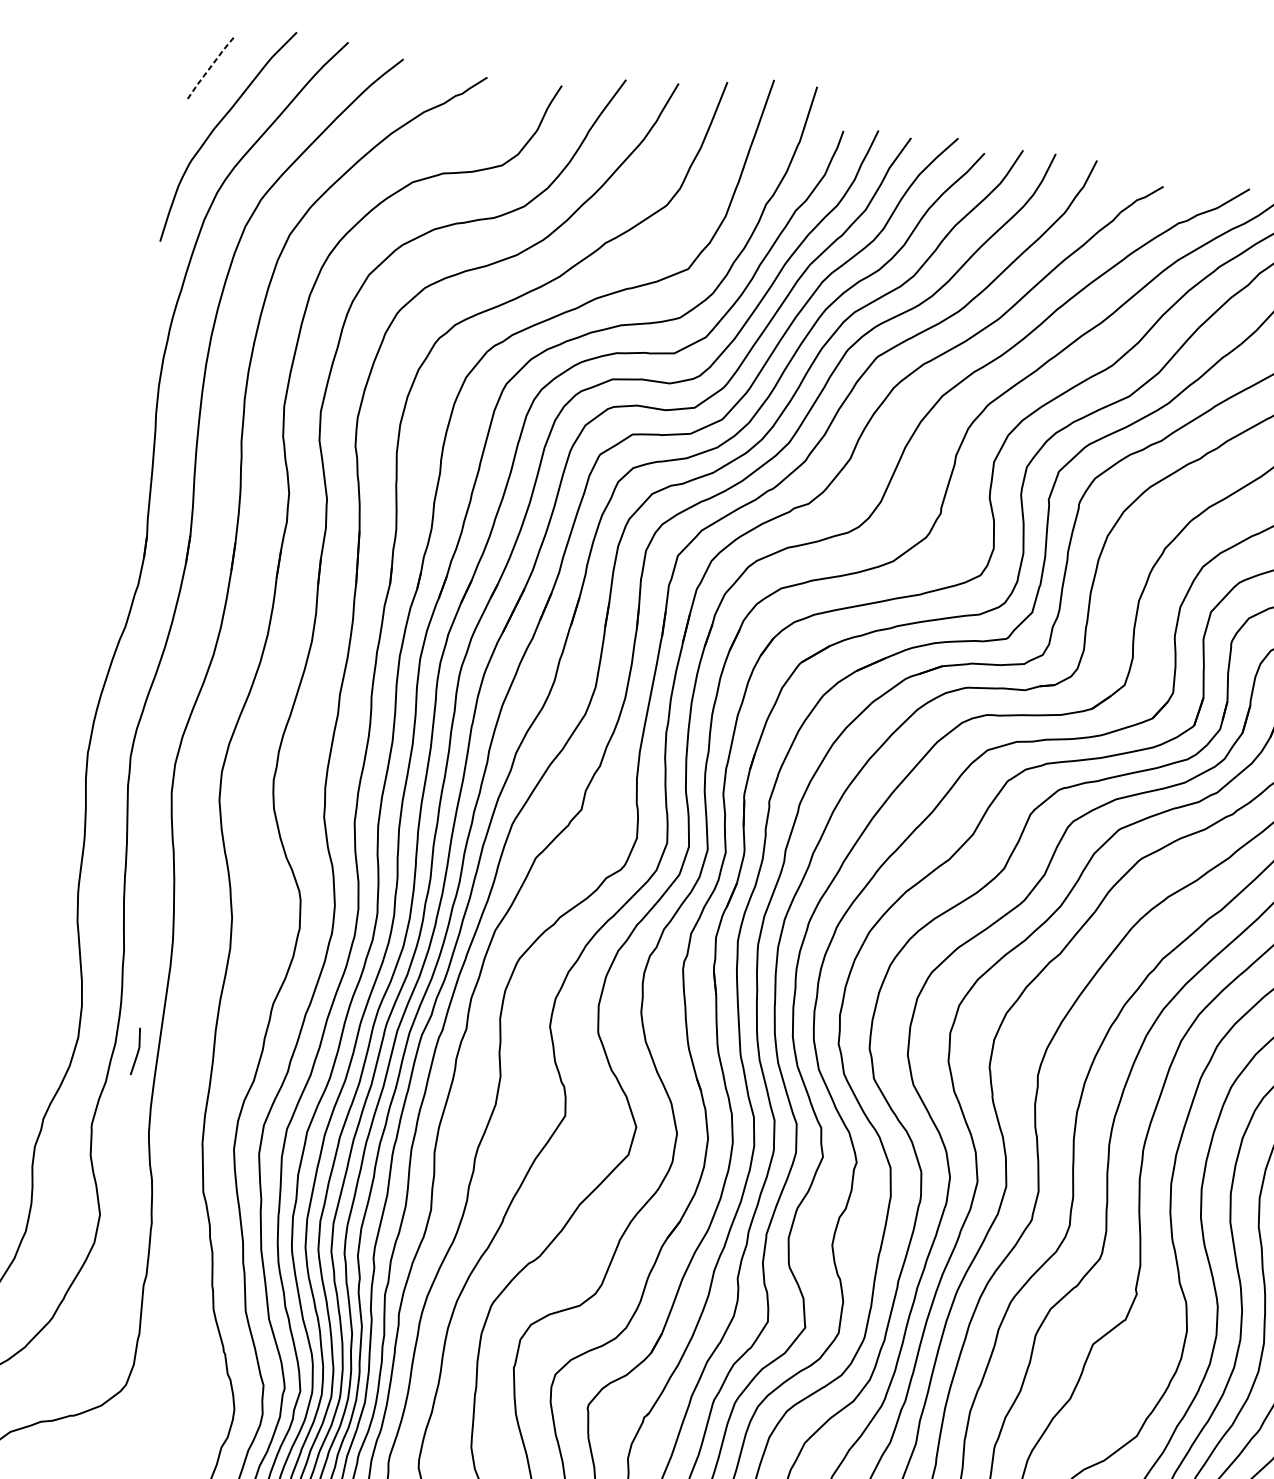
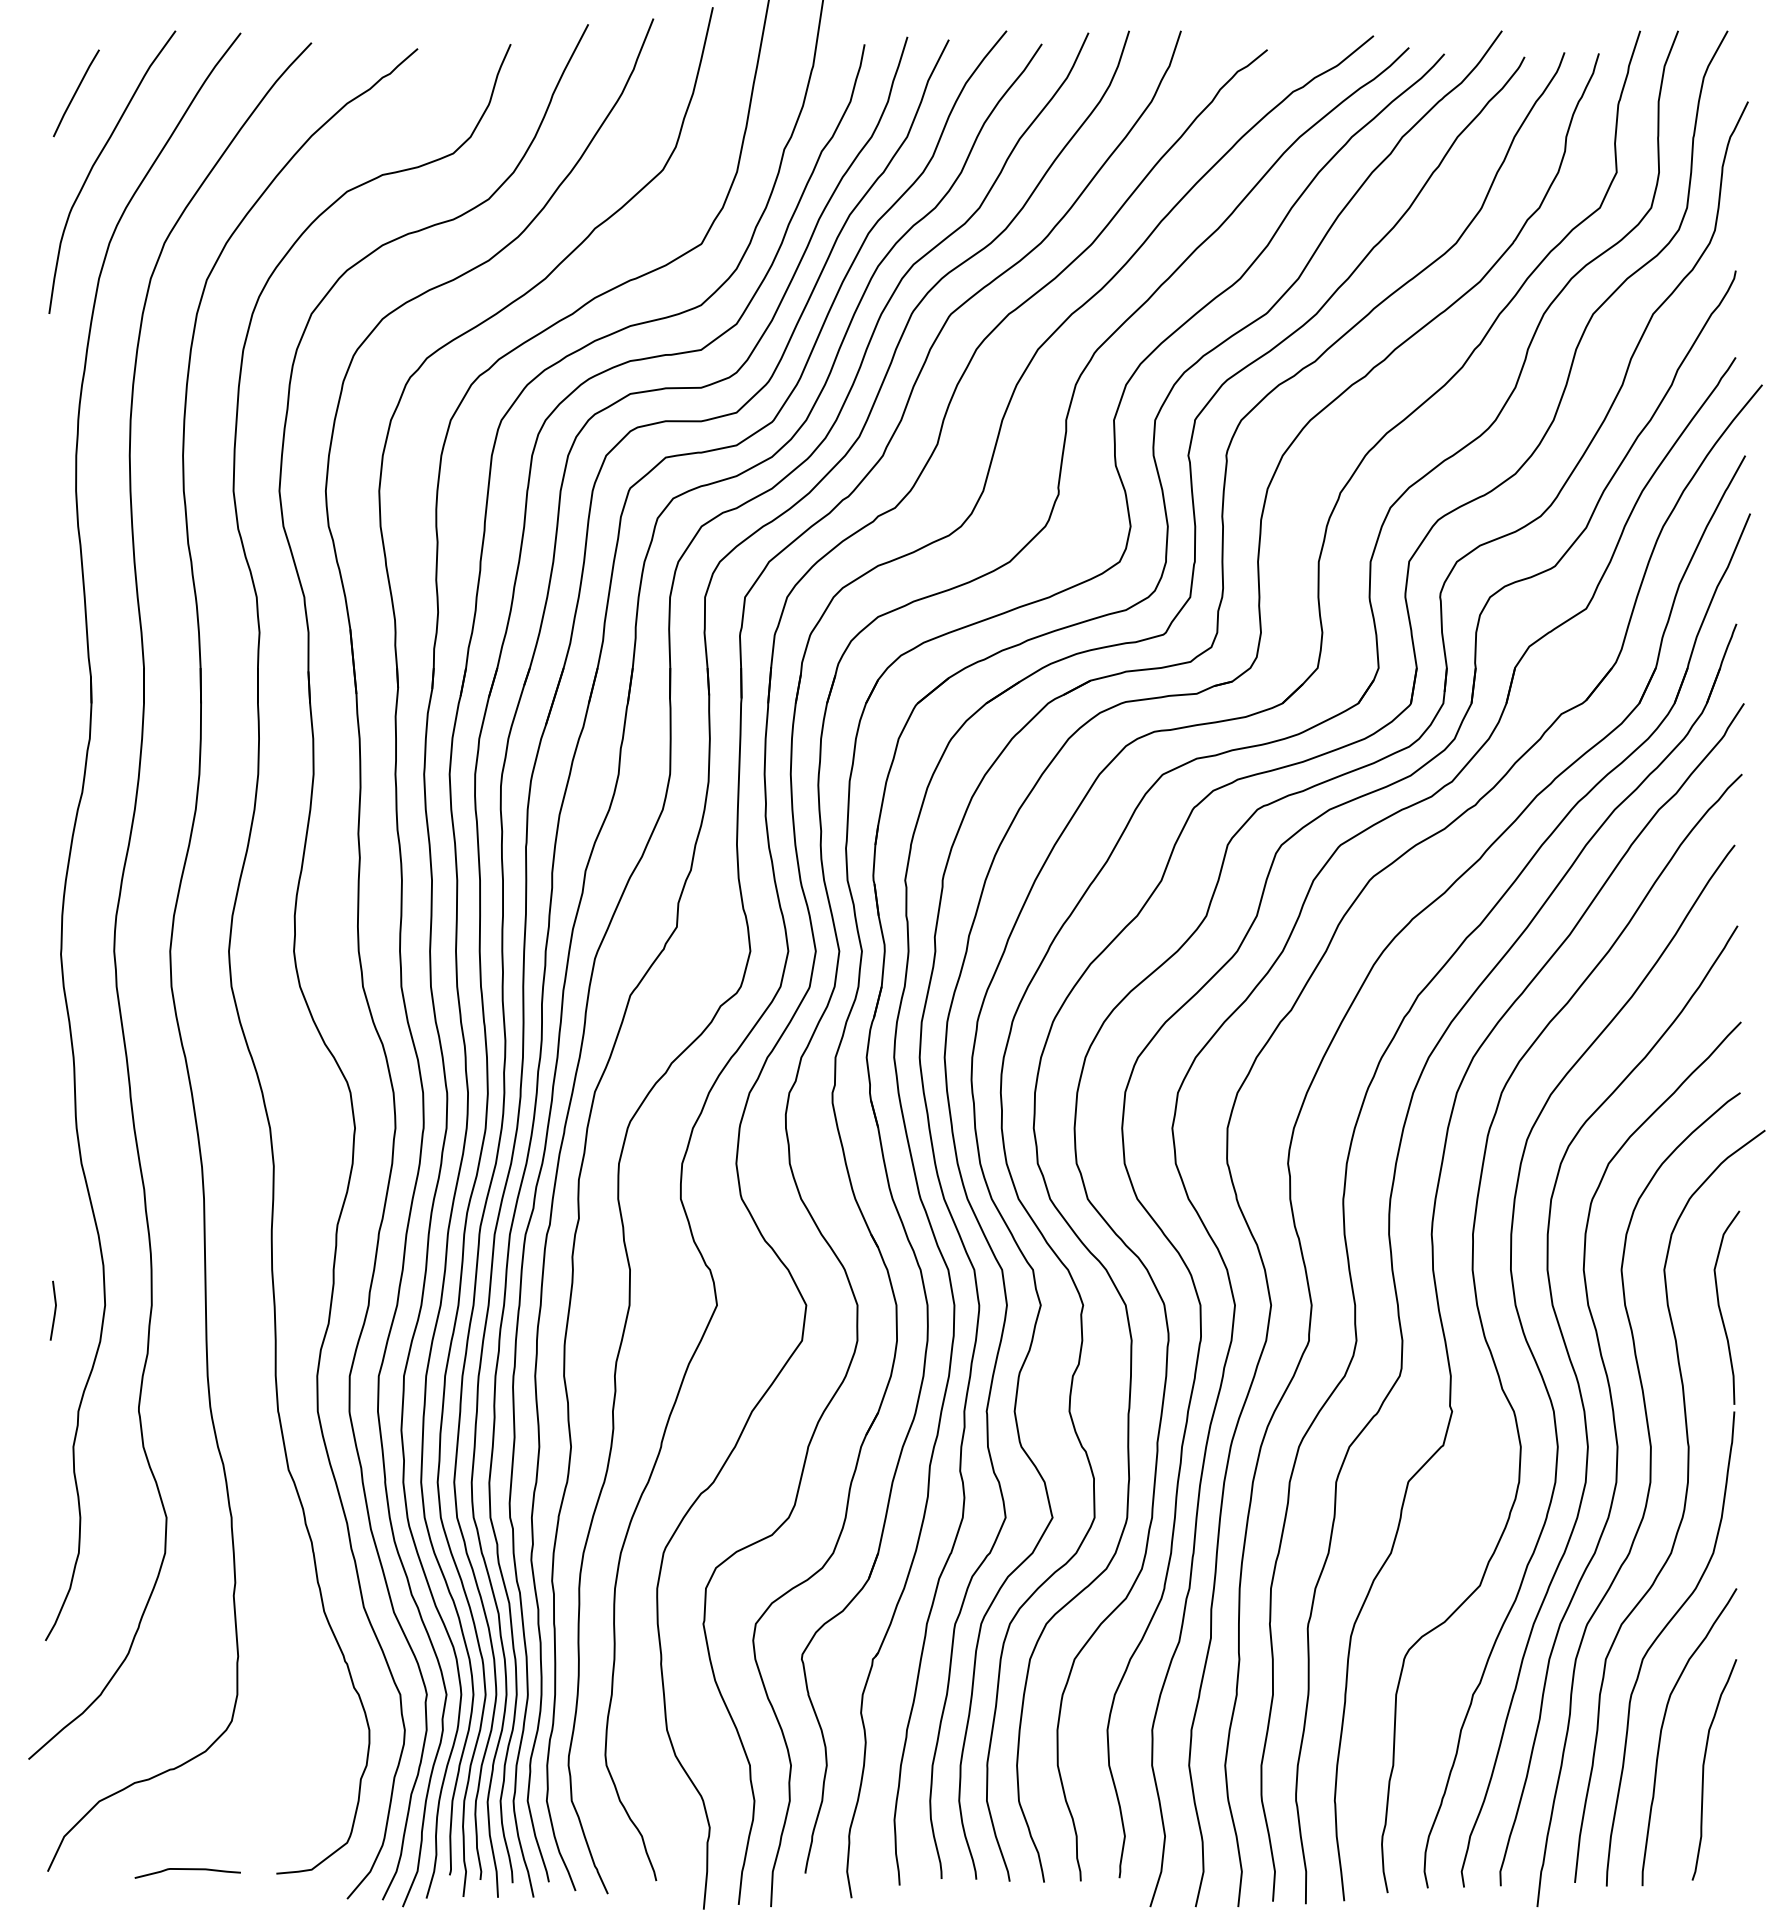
line: (209, 69) -> (75, 93), dashed -> solid
line: (137, 1051) -> (54, 1310), moved

